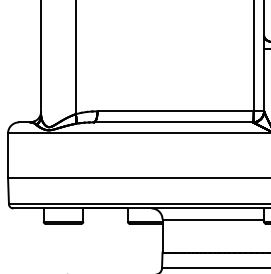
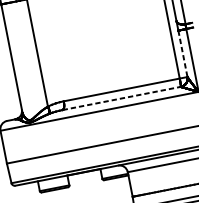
line: (264, 80) -> (183, 54), solid -> dashed
line: (173, 122) -> (121, 98), solid -> dashed

